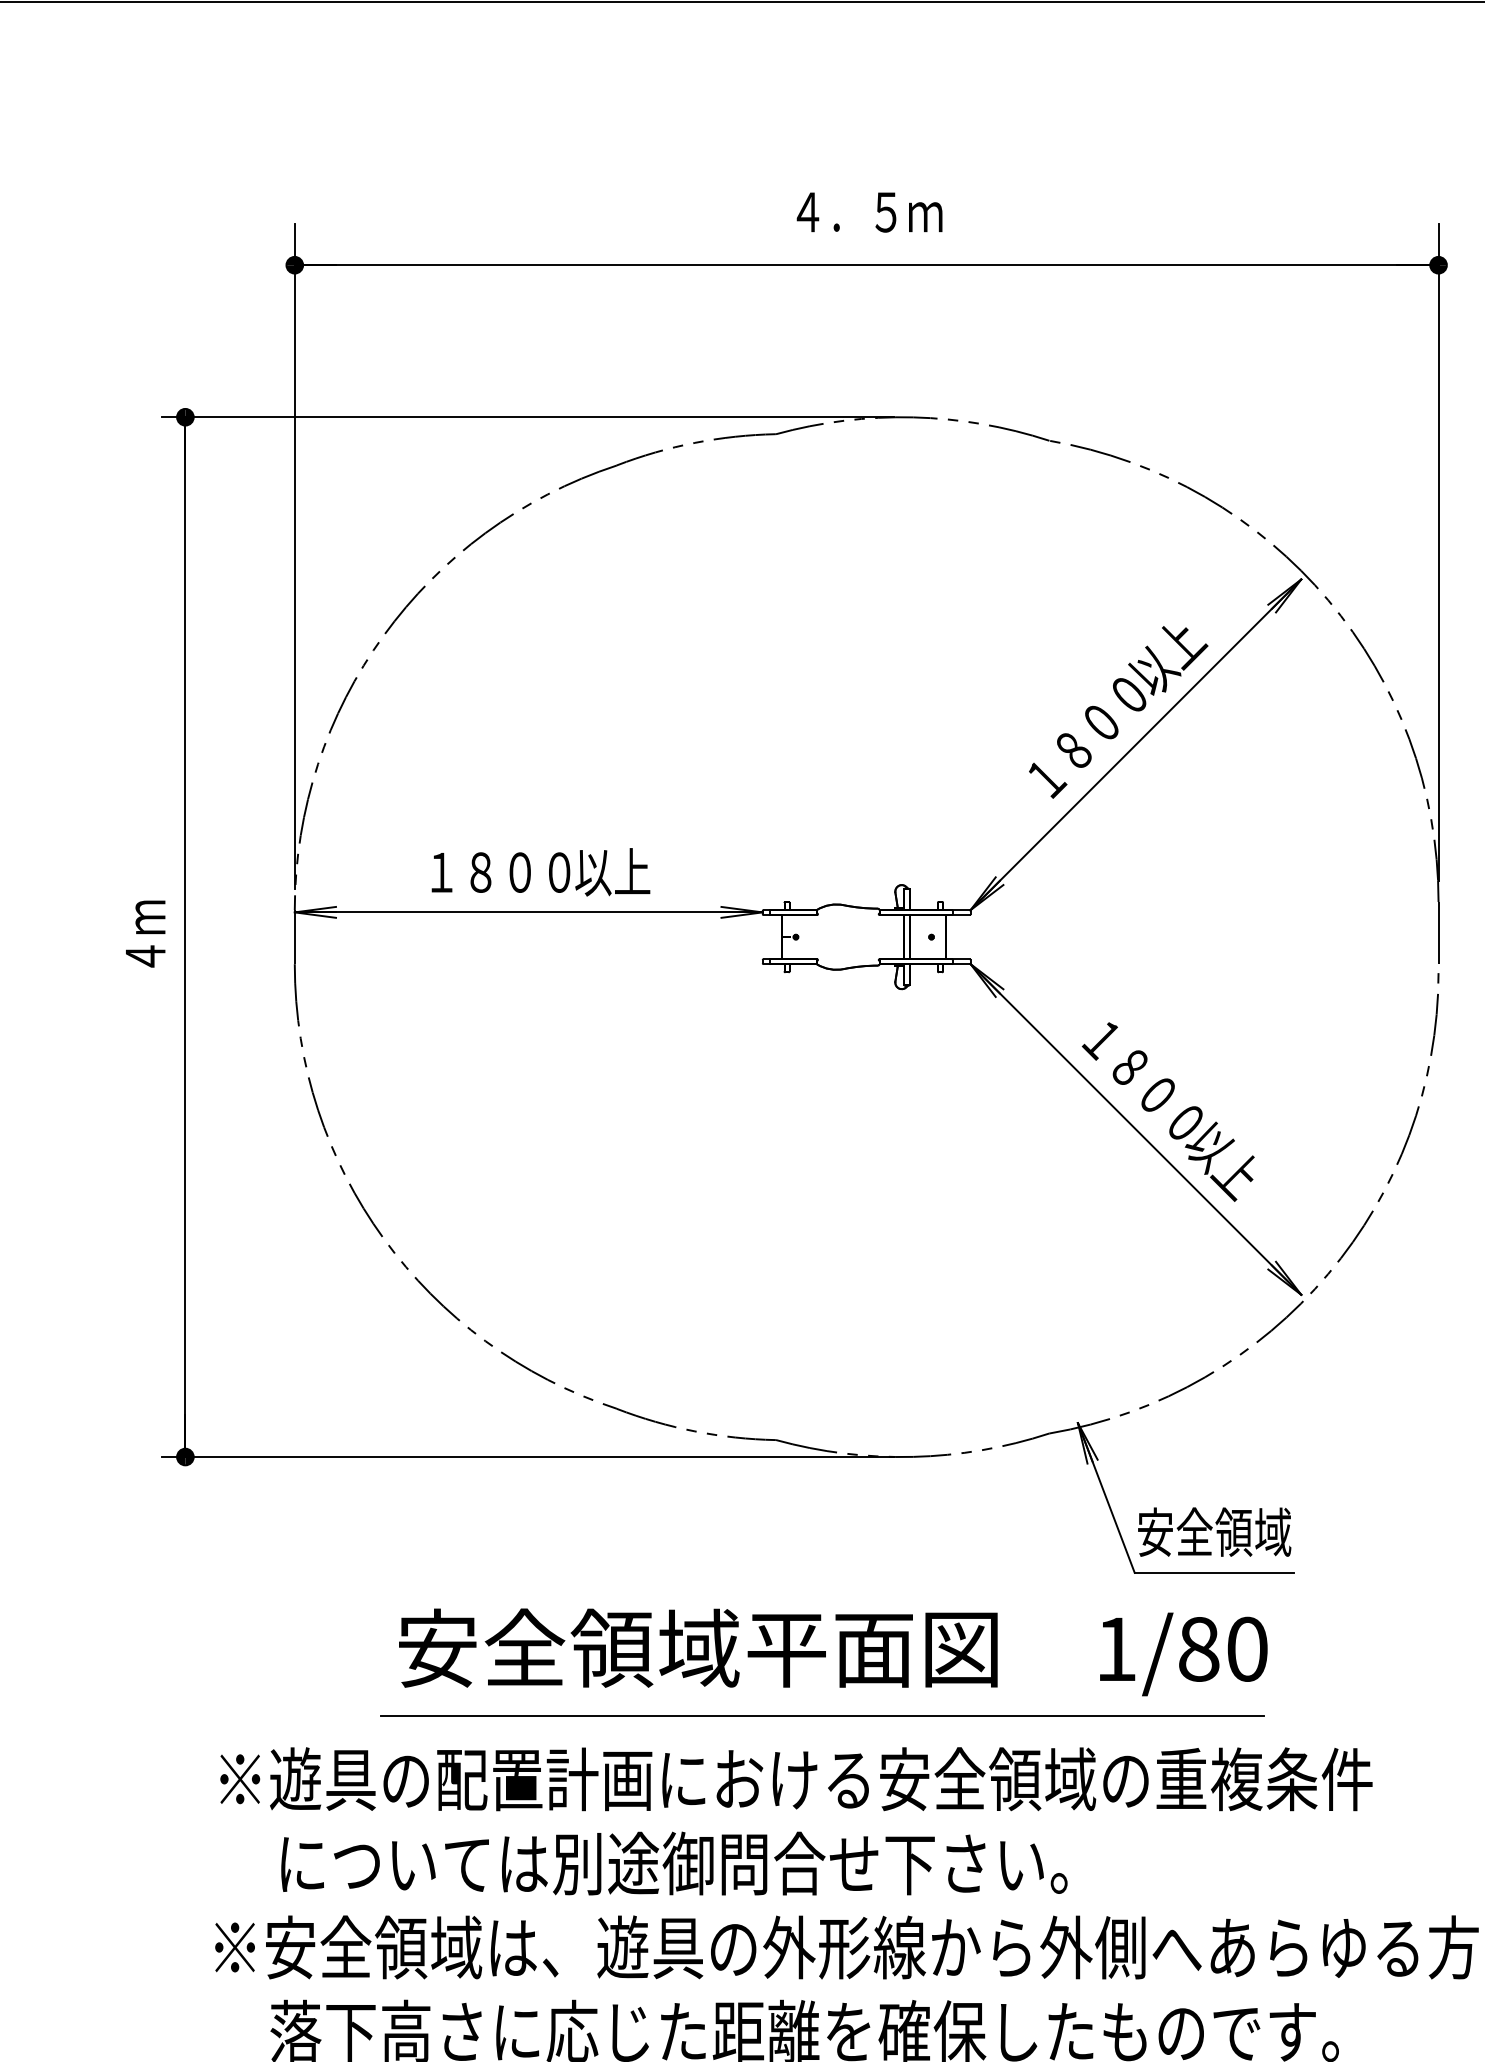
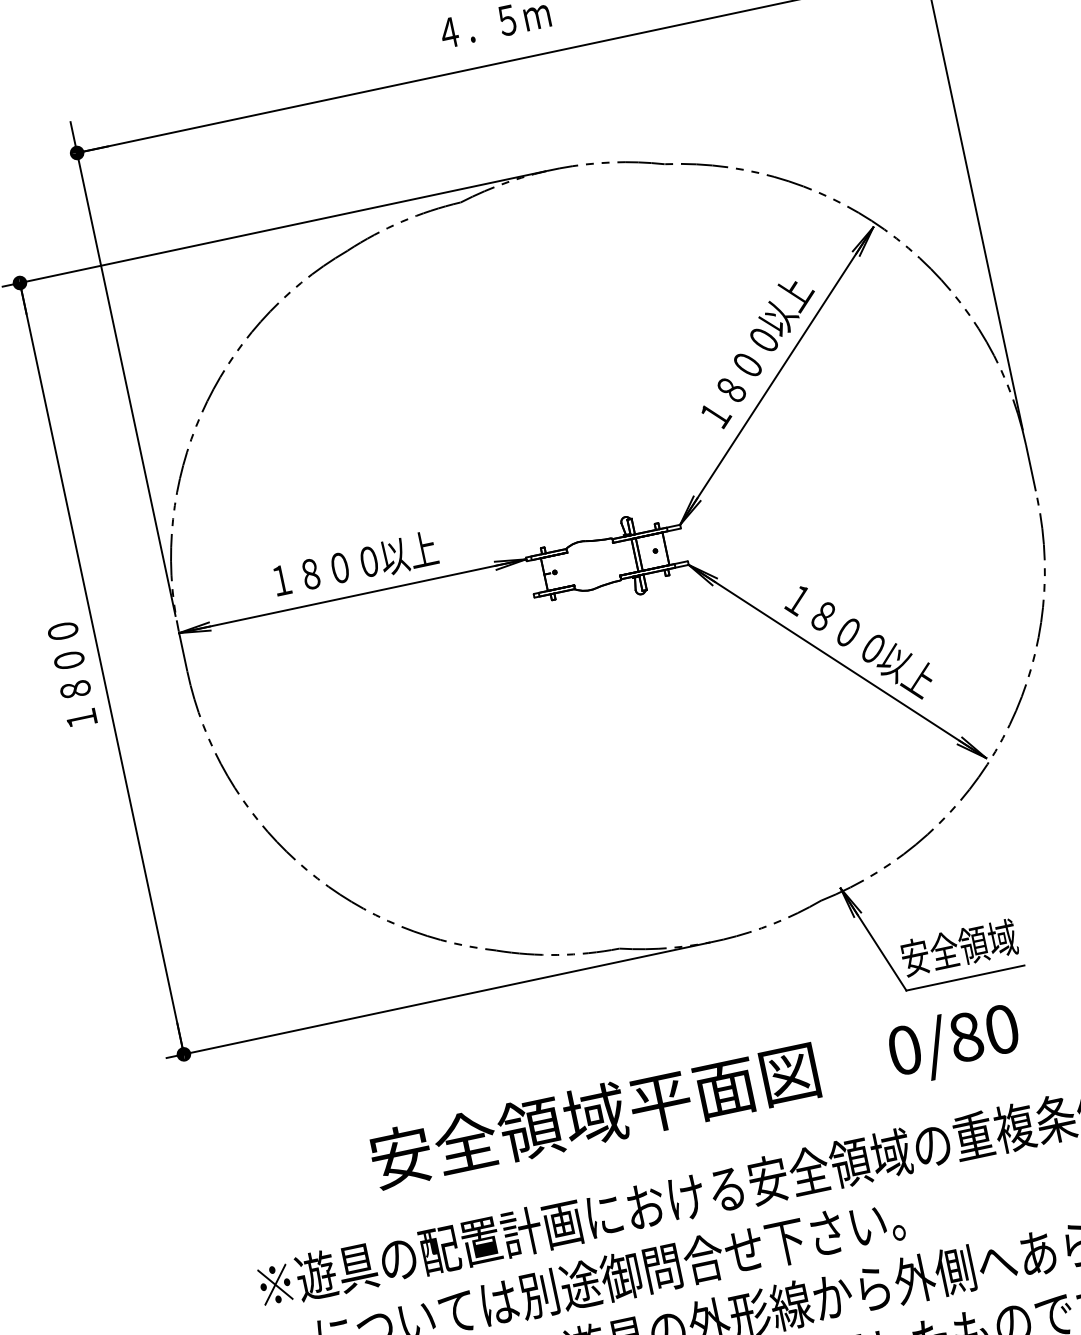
text: (145, 936) -> (72, 674), ４ｍ -> １８００
text: (1116, 1648) -> (904, 1049), 1/80 -> 0/80
line: (822, 1716) -> (697, 1146), removed

